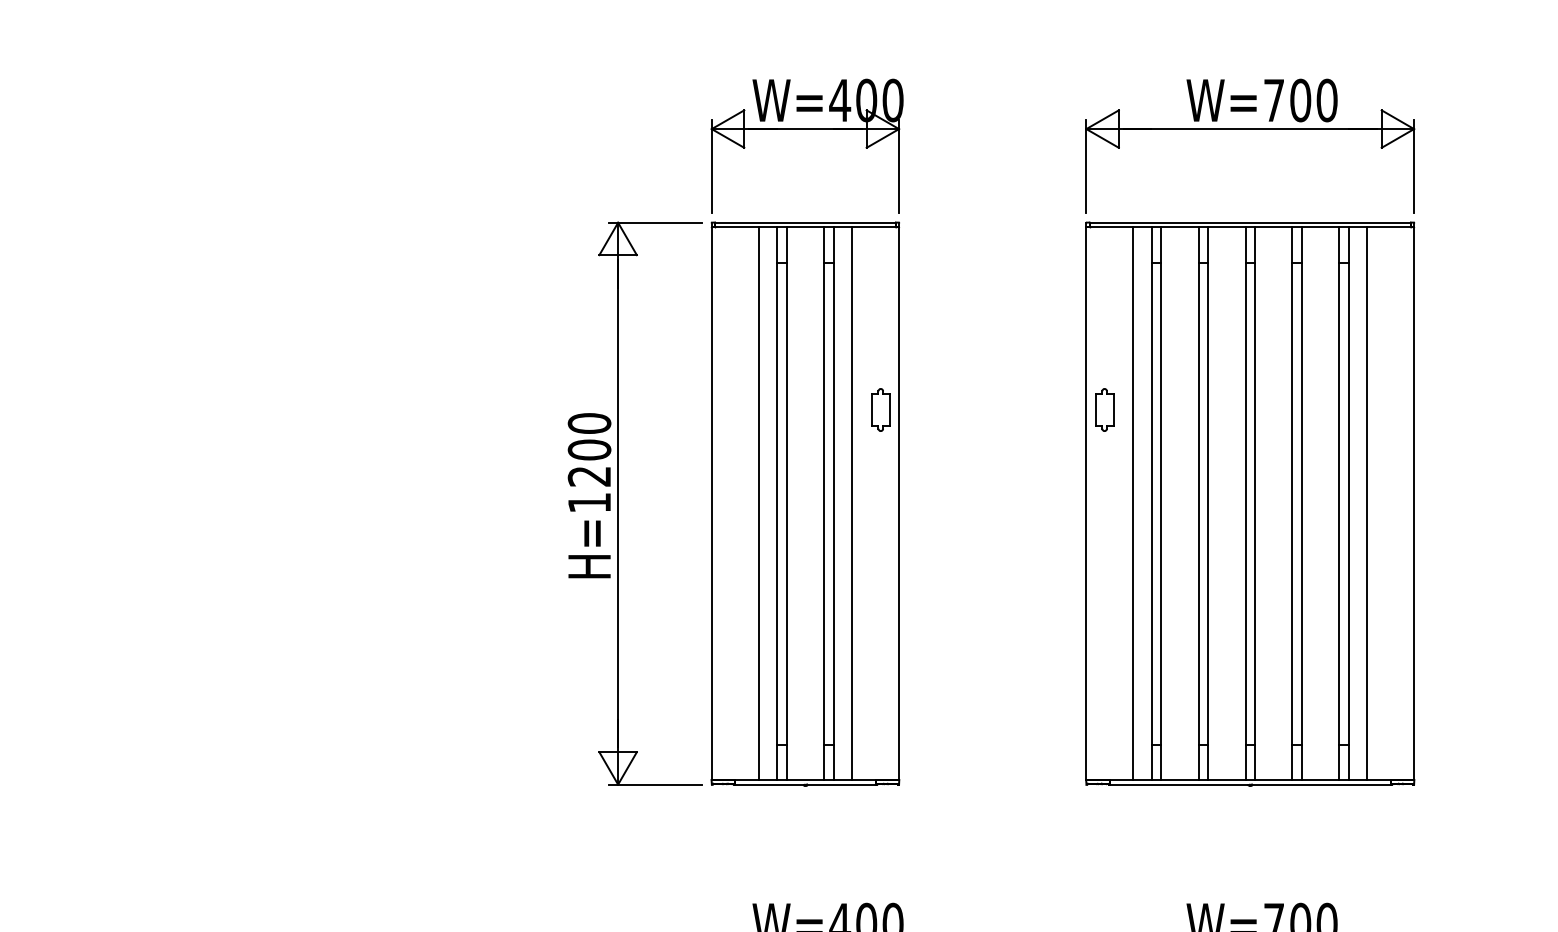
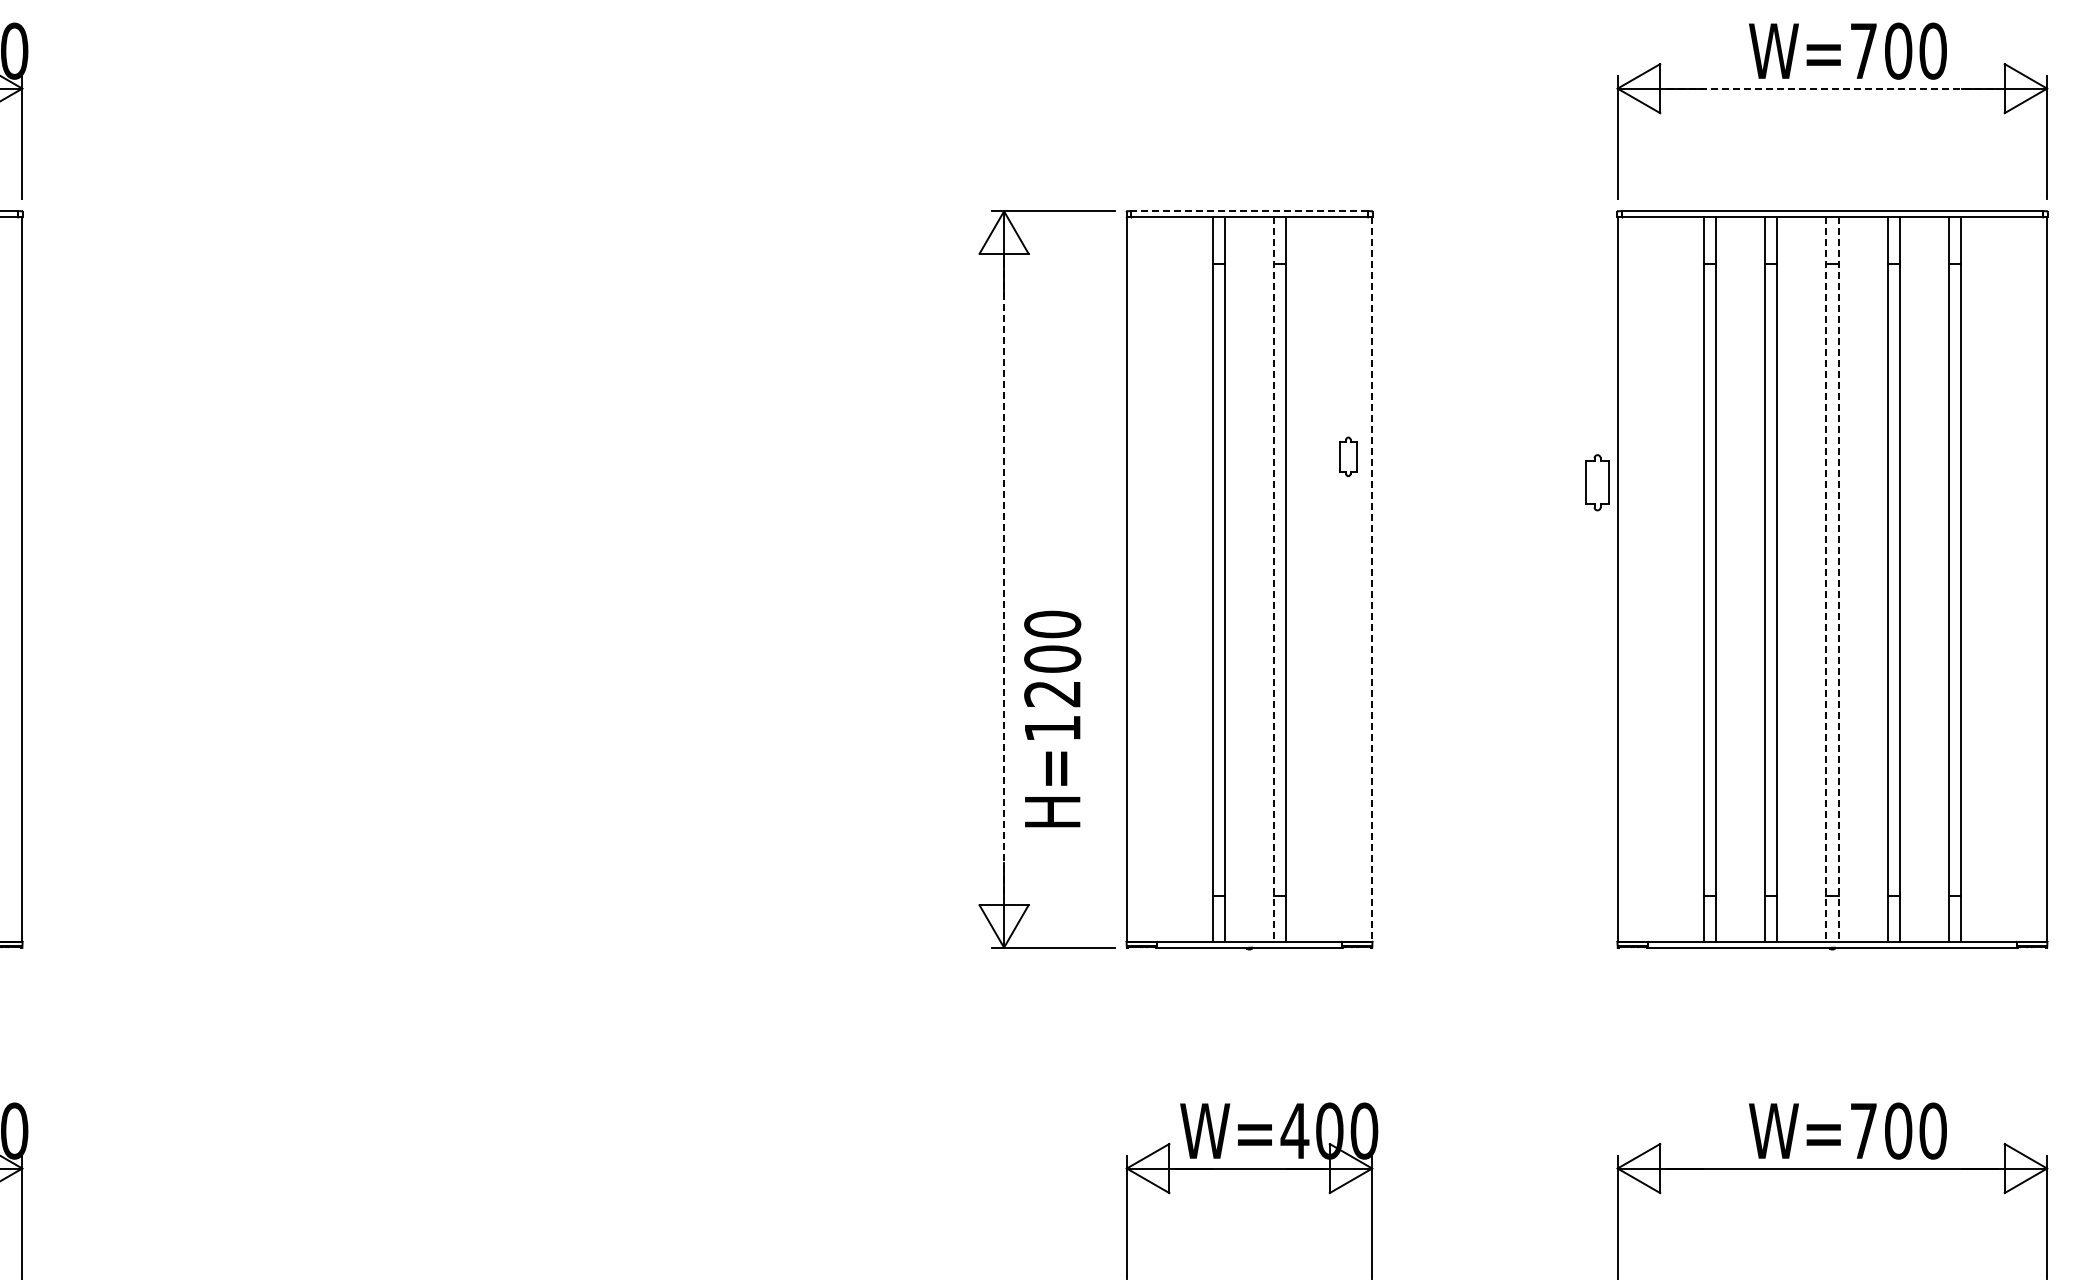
line: (1250, 128) -> (1832, 88), solid -> dashed
part: (806, 129) -> (1251, 89), removed
line: (805, 222) -> (1249, 211), solid -> dashed
part: (880, 409) -> (1348, 456), size x0.7
part: (1104, 409) -> (1597, 482), moved
text: (589, 495) -> (1052, 718), moved
line: (758, 503) -> (1188, 579), removed
line: (851, 503) -> (1310, 579), removed
line: (1133, 503) -> (1679, 579), removed
line: (1367, 503) -> (1985, 579), removed
line: (618, 504) -> (1004, 580), solid -> dashed
line: (824, 504) -> (1274, 580), solid -> dashed
line: (899, 504) -> (1372, 580), solid -> dashed
line: (1245, 504) -> (1826, 580), solid -> dashed
line: (1254, 504) -> (1838, 580), solid -> dashed

